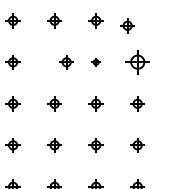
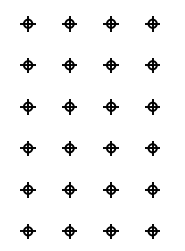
part: (127, 25) -> (152, 23), moved
part: (66, 62) -> (69, 65), moved
part: (95, 62) -> (110, 65), size x1.67
part: (137, 62) -> (152, 65), size x0.62

